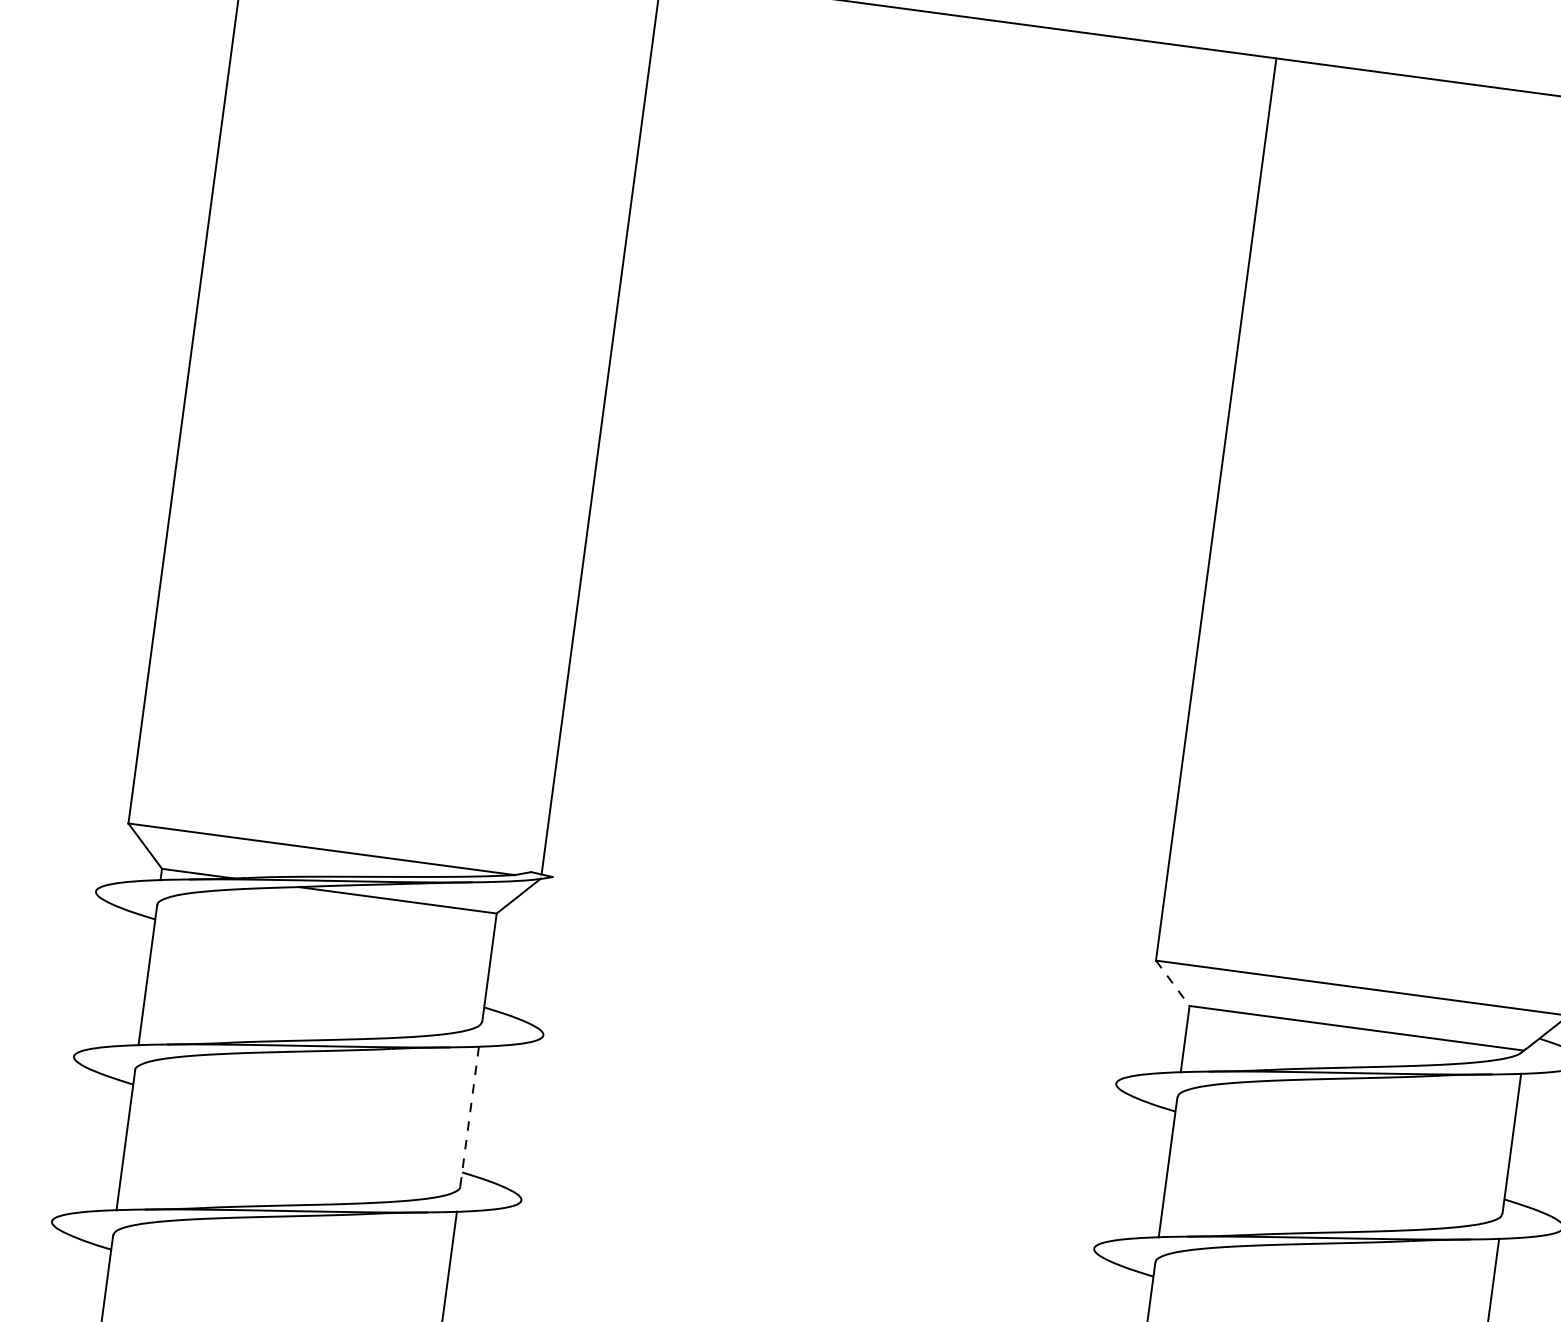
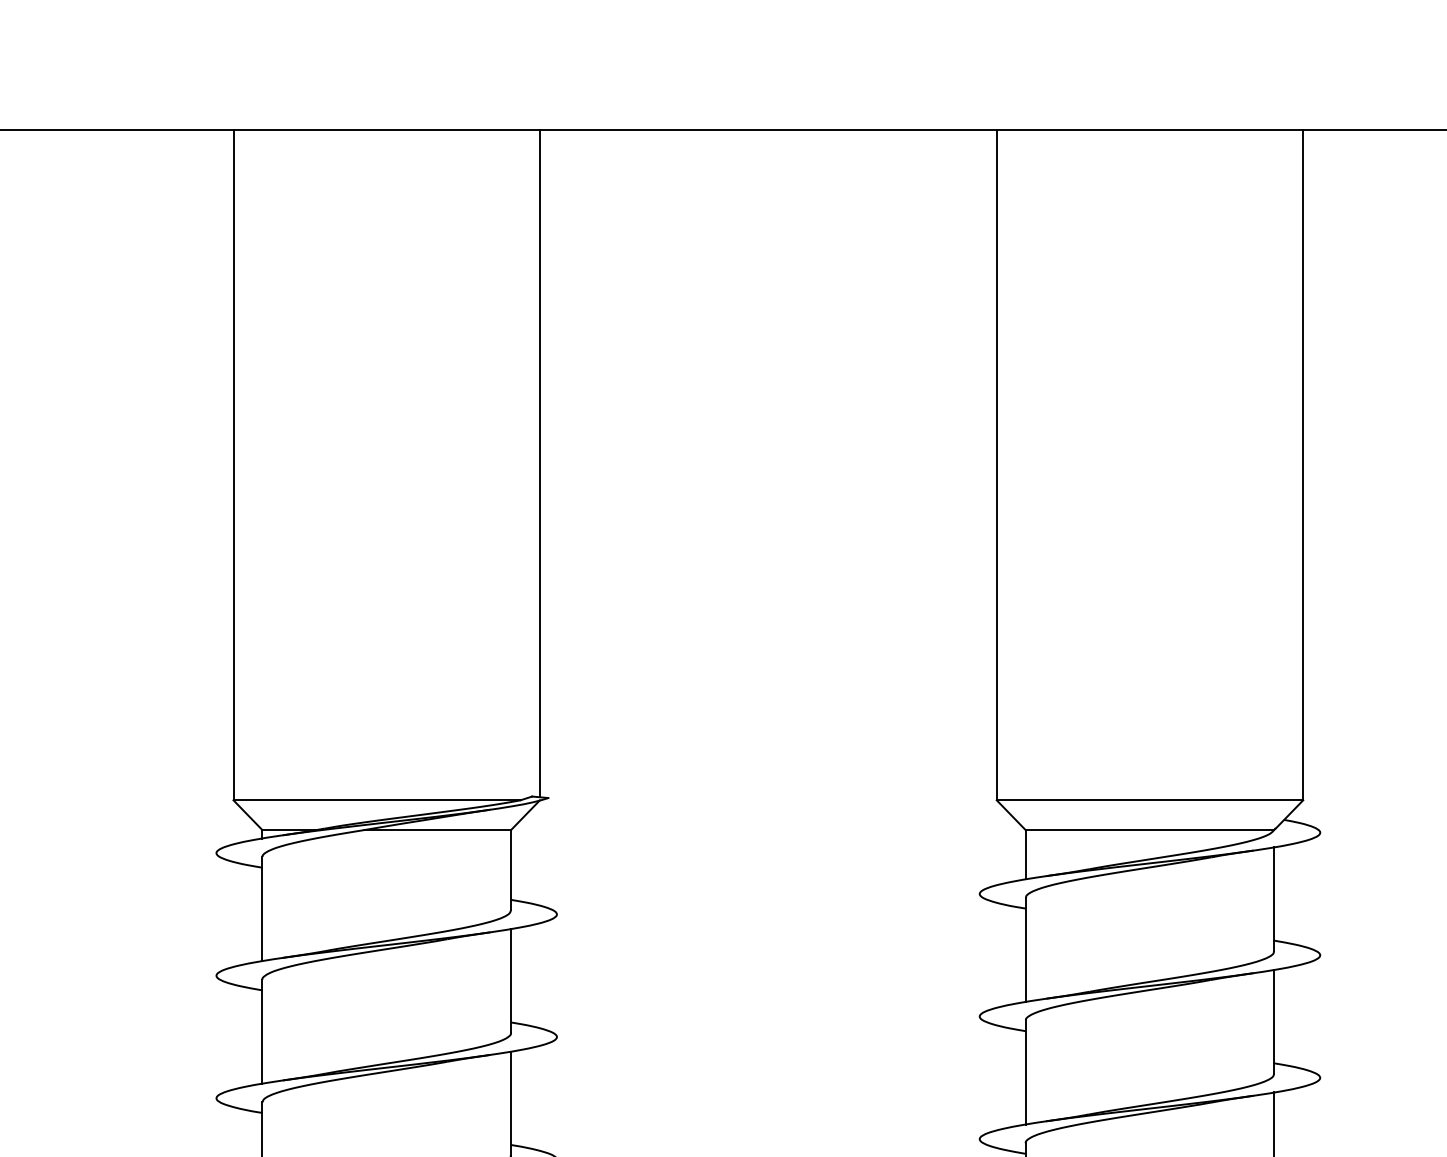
line: (1173, 983) -> (1011, 815), dashed -> solid
line: (470, 1116) -> (511, 980), dashed -> solid

